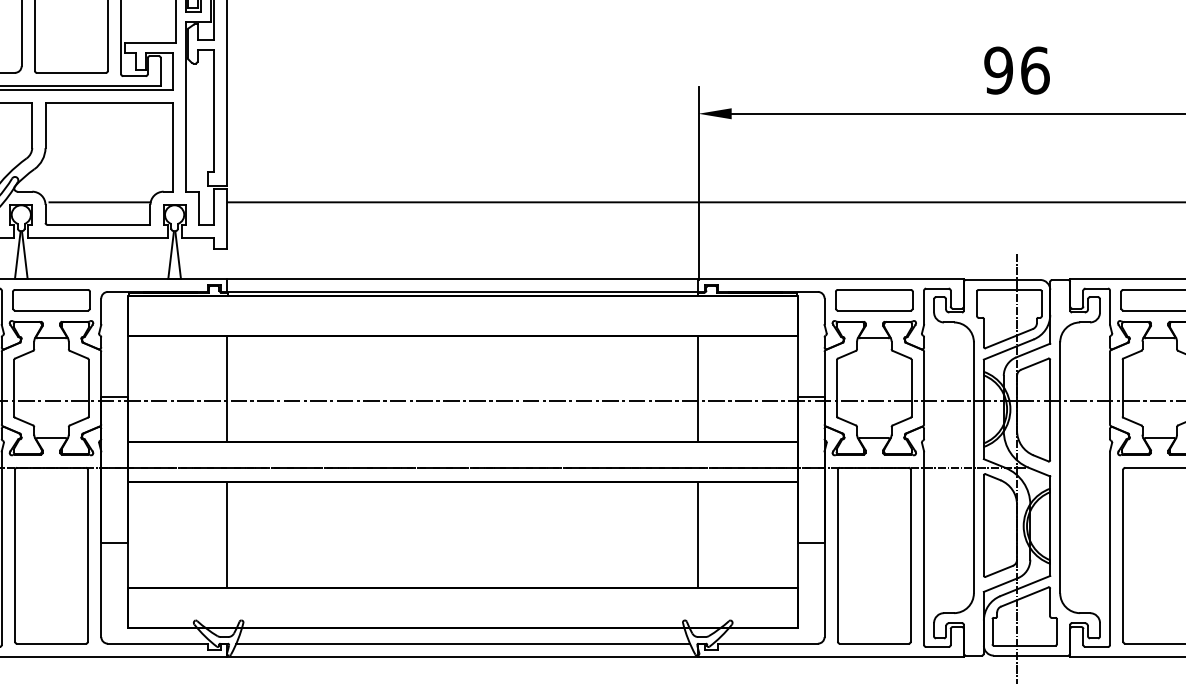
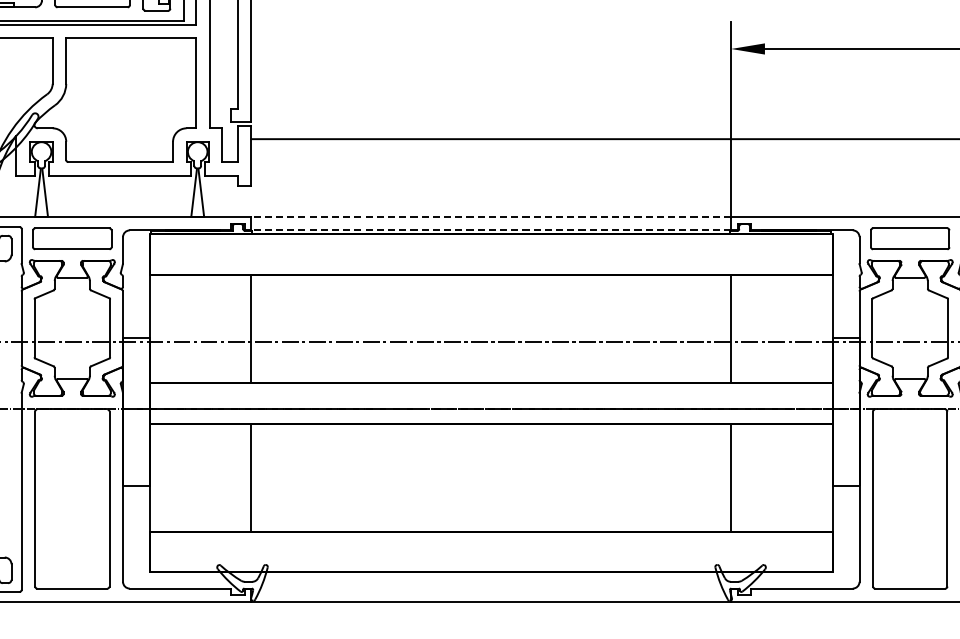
line: (99, 202) -> (121, 139), removed
line: (462, 278) -> (490, 216), solid -> dashed
line: (462, 291) -> (490, 229), solid -> dashed
line: (462, 643) -> (490, 588), removed

